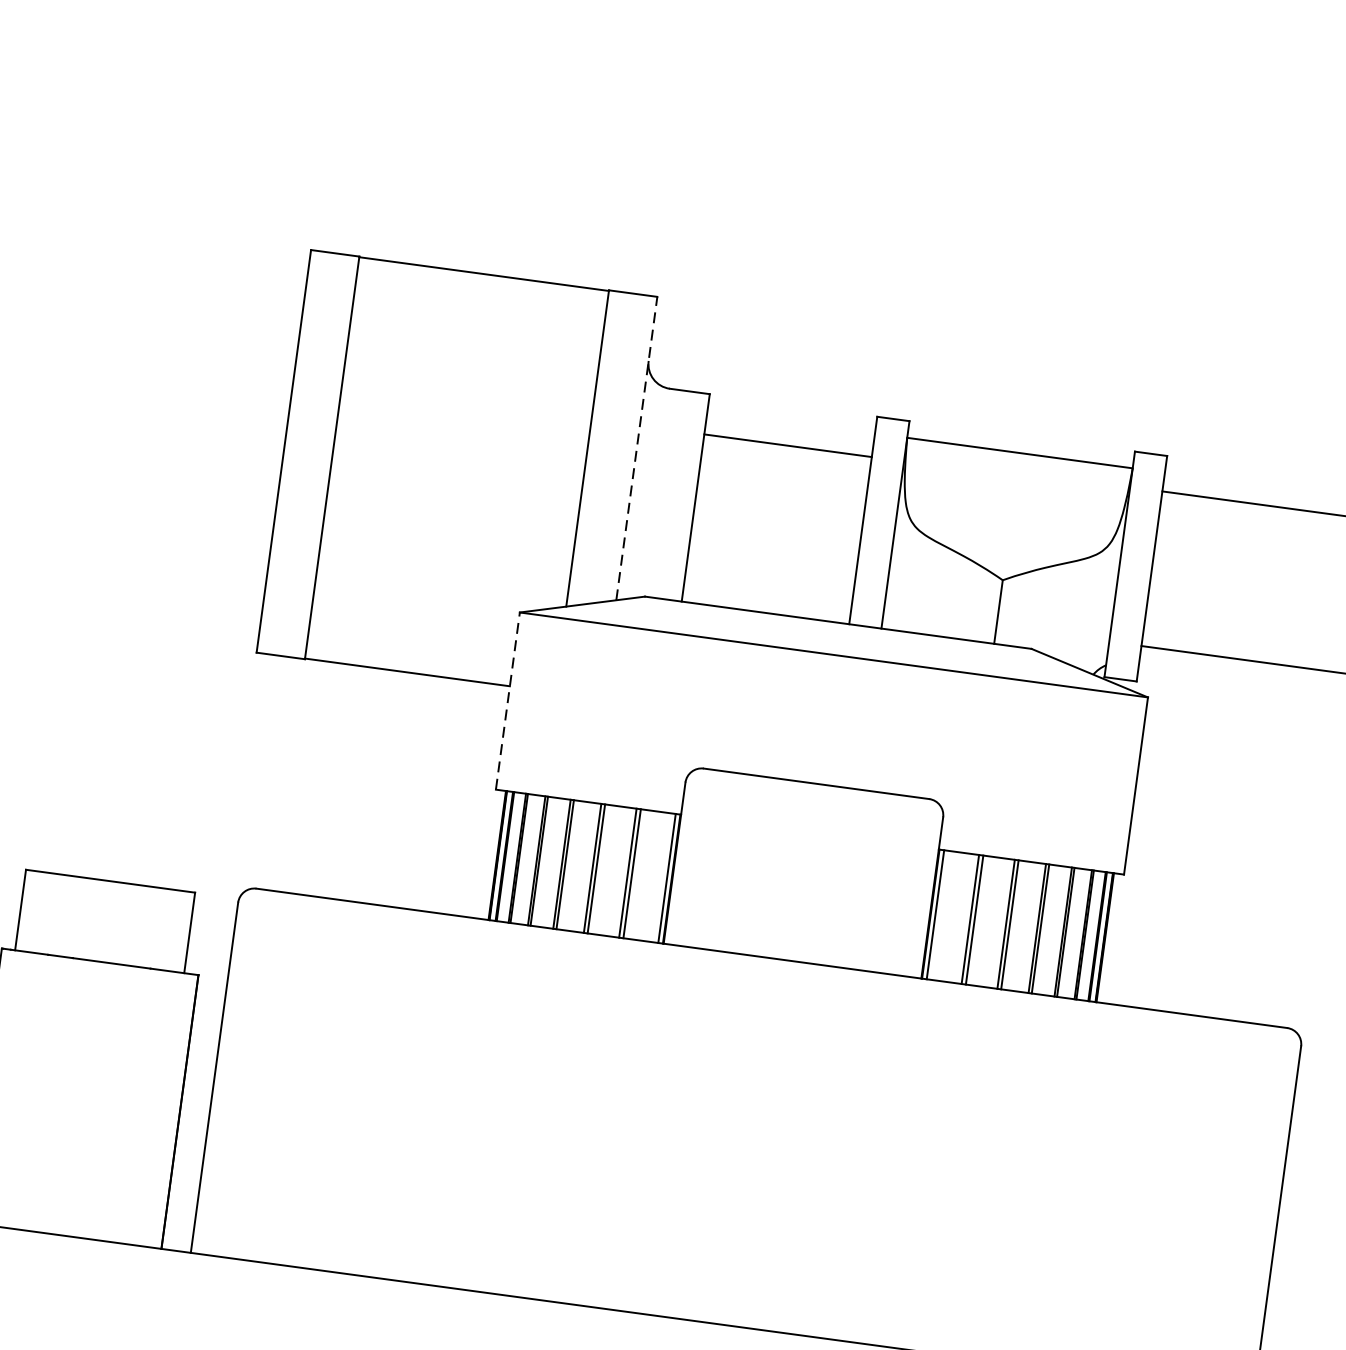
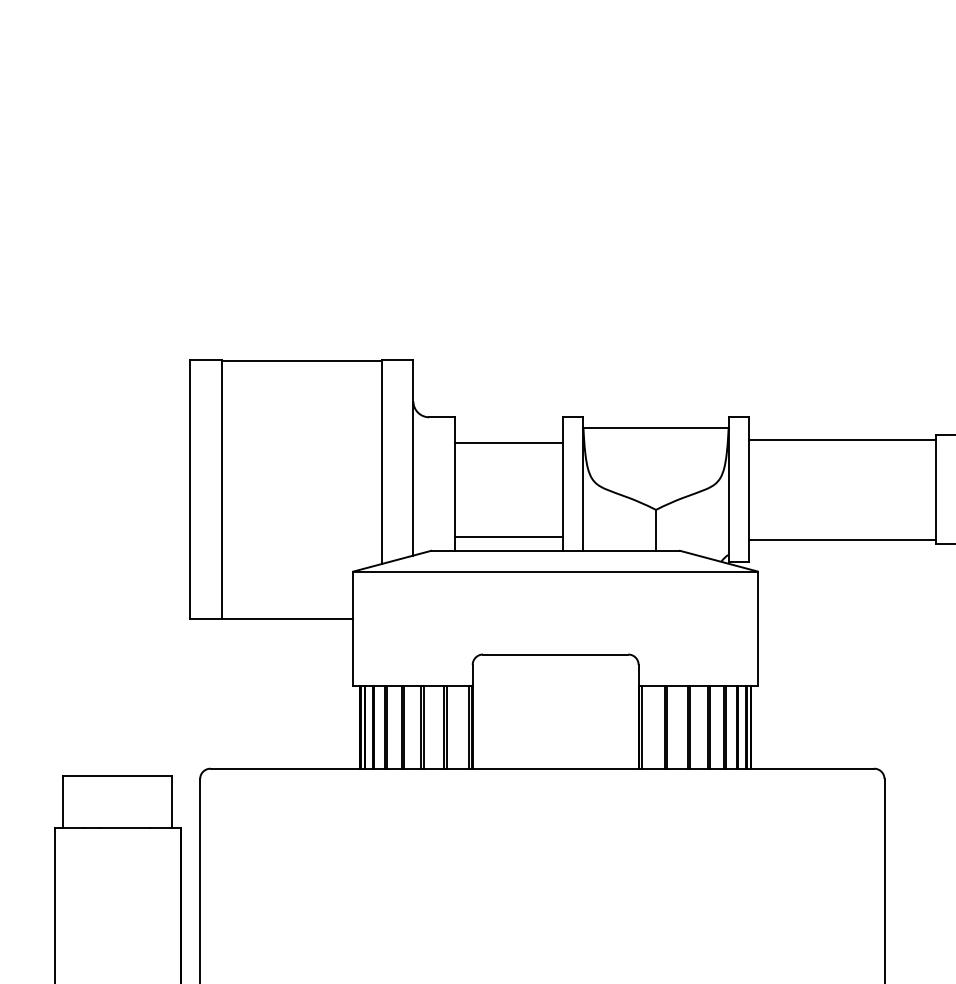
line: (637, 447) -> (413, 457), dashed -> solid
line: (768, 590) -> (508, 536), added
line: (507, 700) -> (353, 628), dashed -> solid

